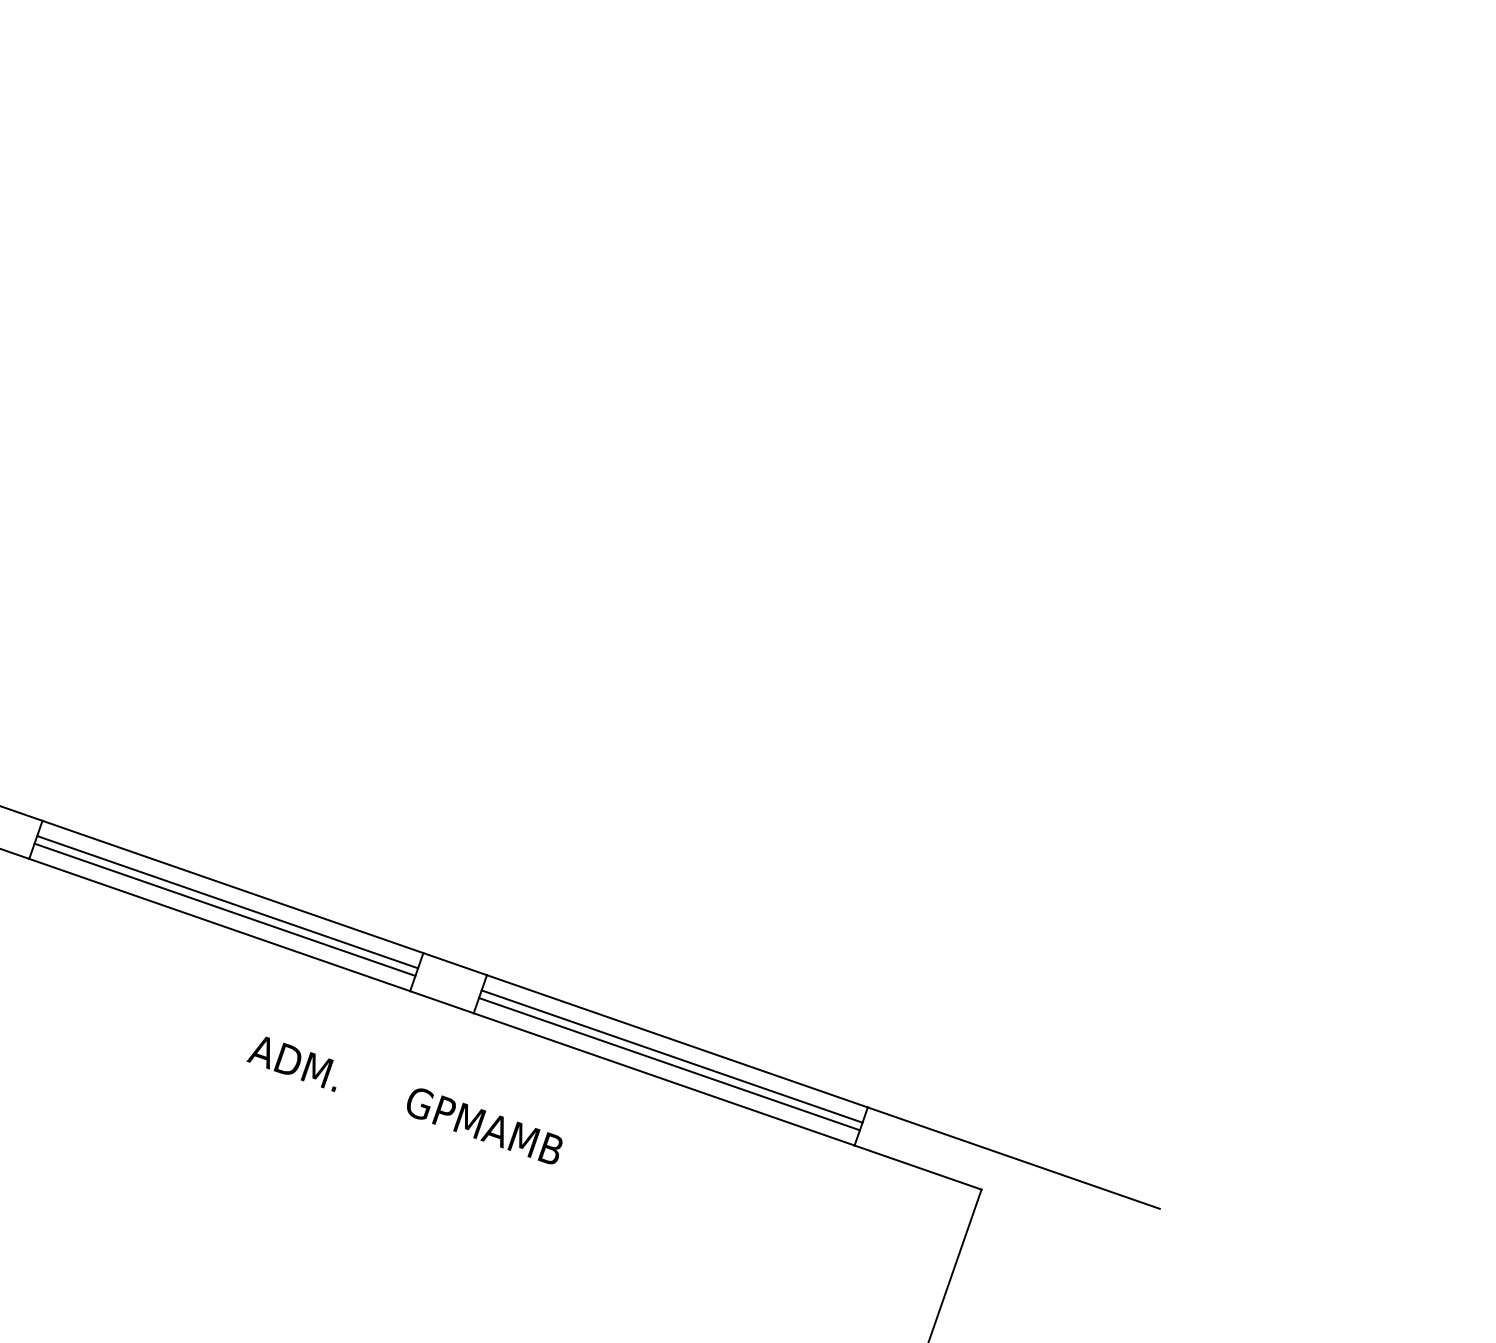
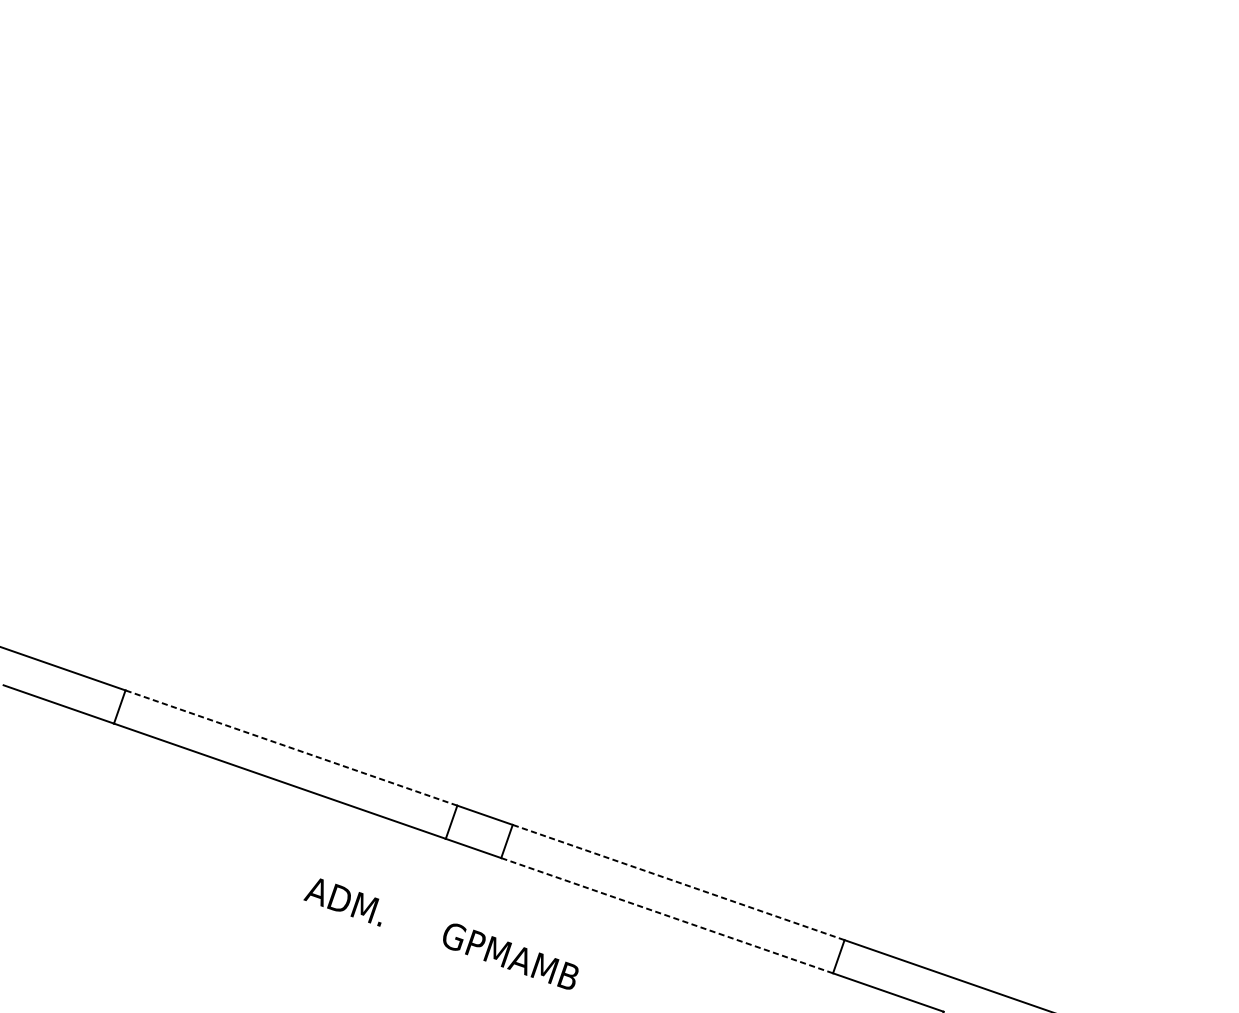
line: (232, 886) -> (291, 747), solid -> dashed
line: (227, 902) -> (286, 761), removed
line: (224, 909) -> (284, 767), removed
line: (677, 1041) -> (678, 882), solid -> dashed
line: (671, 1056) -> (673, 895), removed
line: (669, 1064) -> (671, 902), removed
line: (664, 1079) -> (667, 915), solid -> dashed

